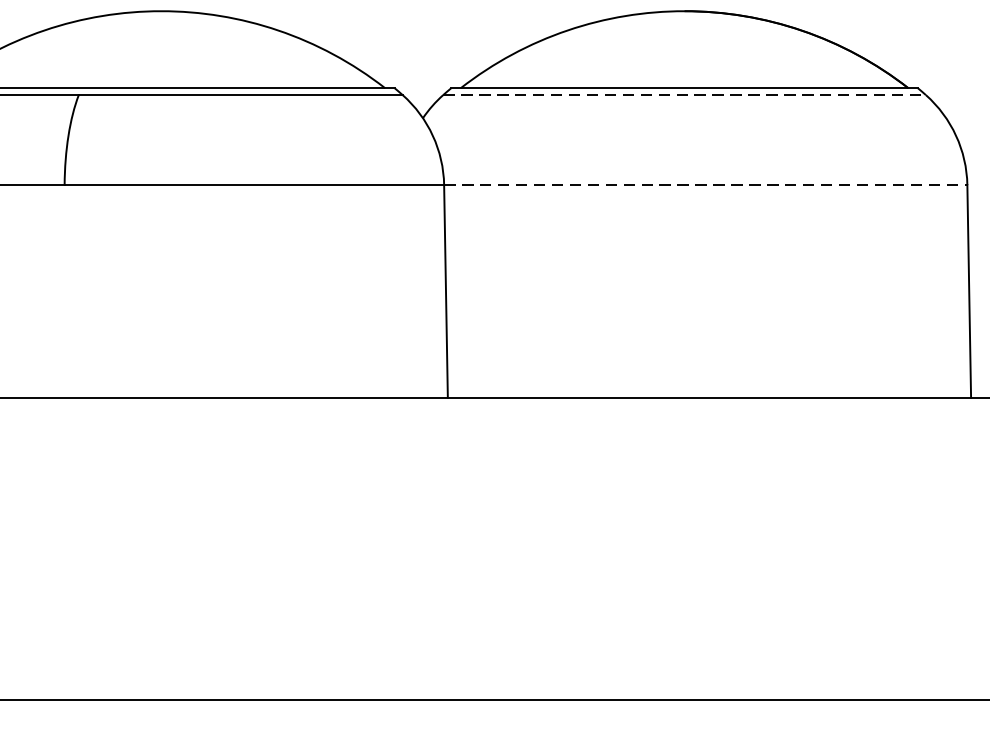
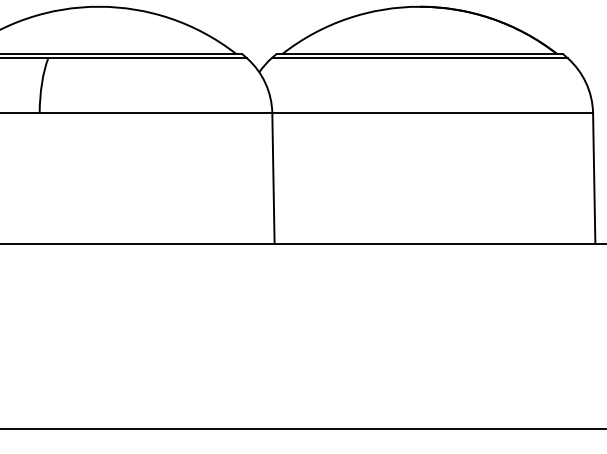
line: (684, 95) -> (419, 58), dashed -> solid
line: (707, 185) -> (433, 113), dashed -> solid

